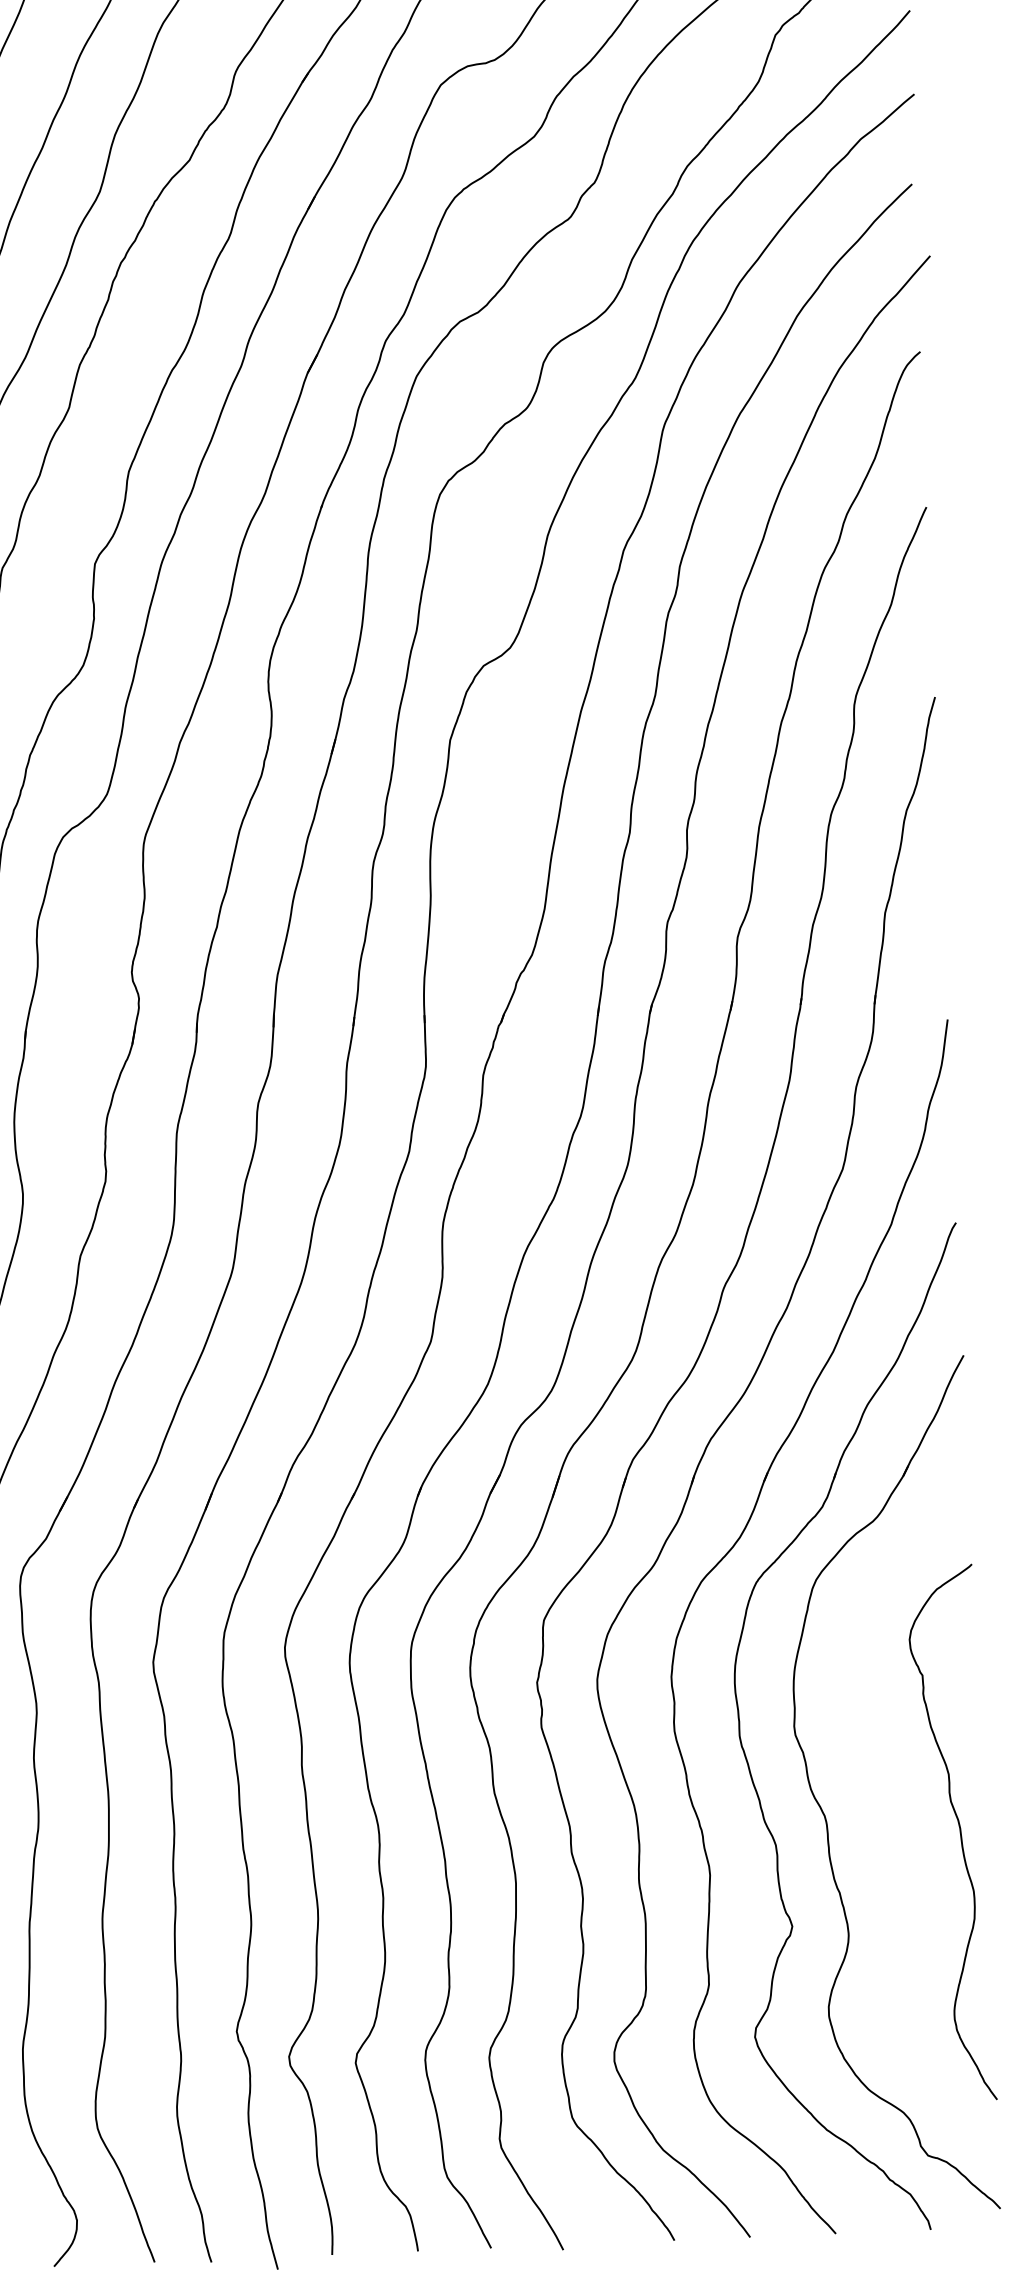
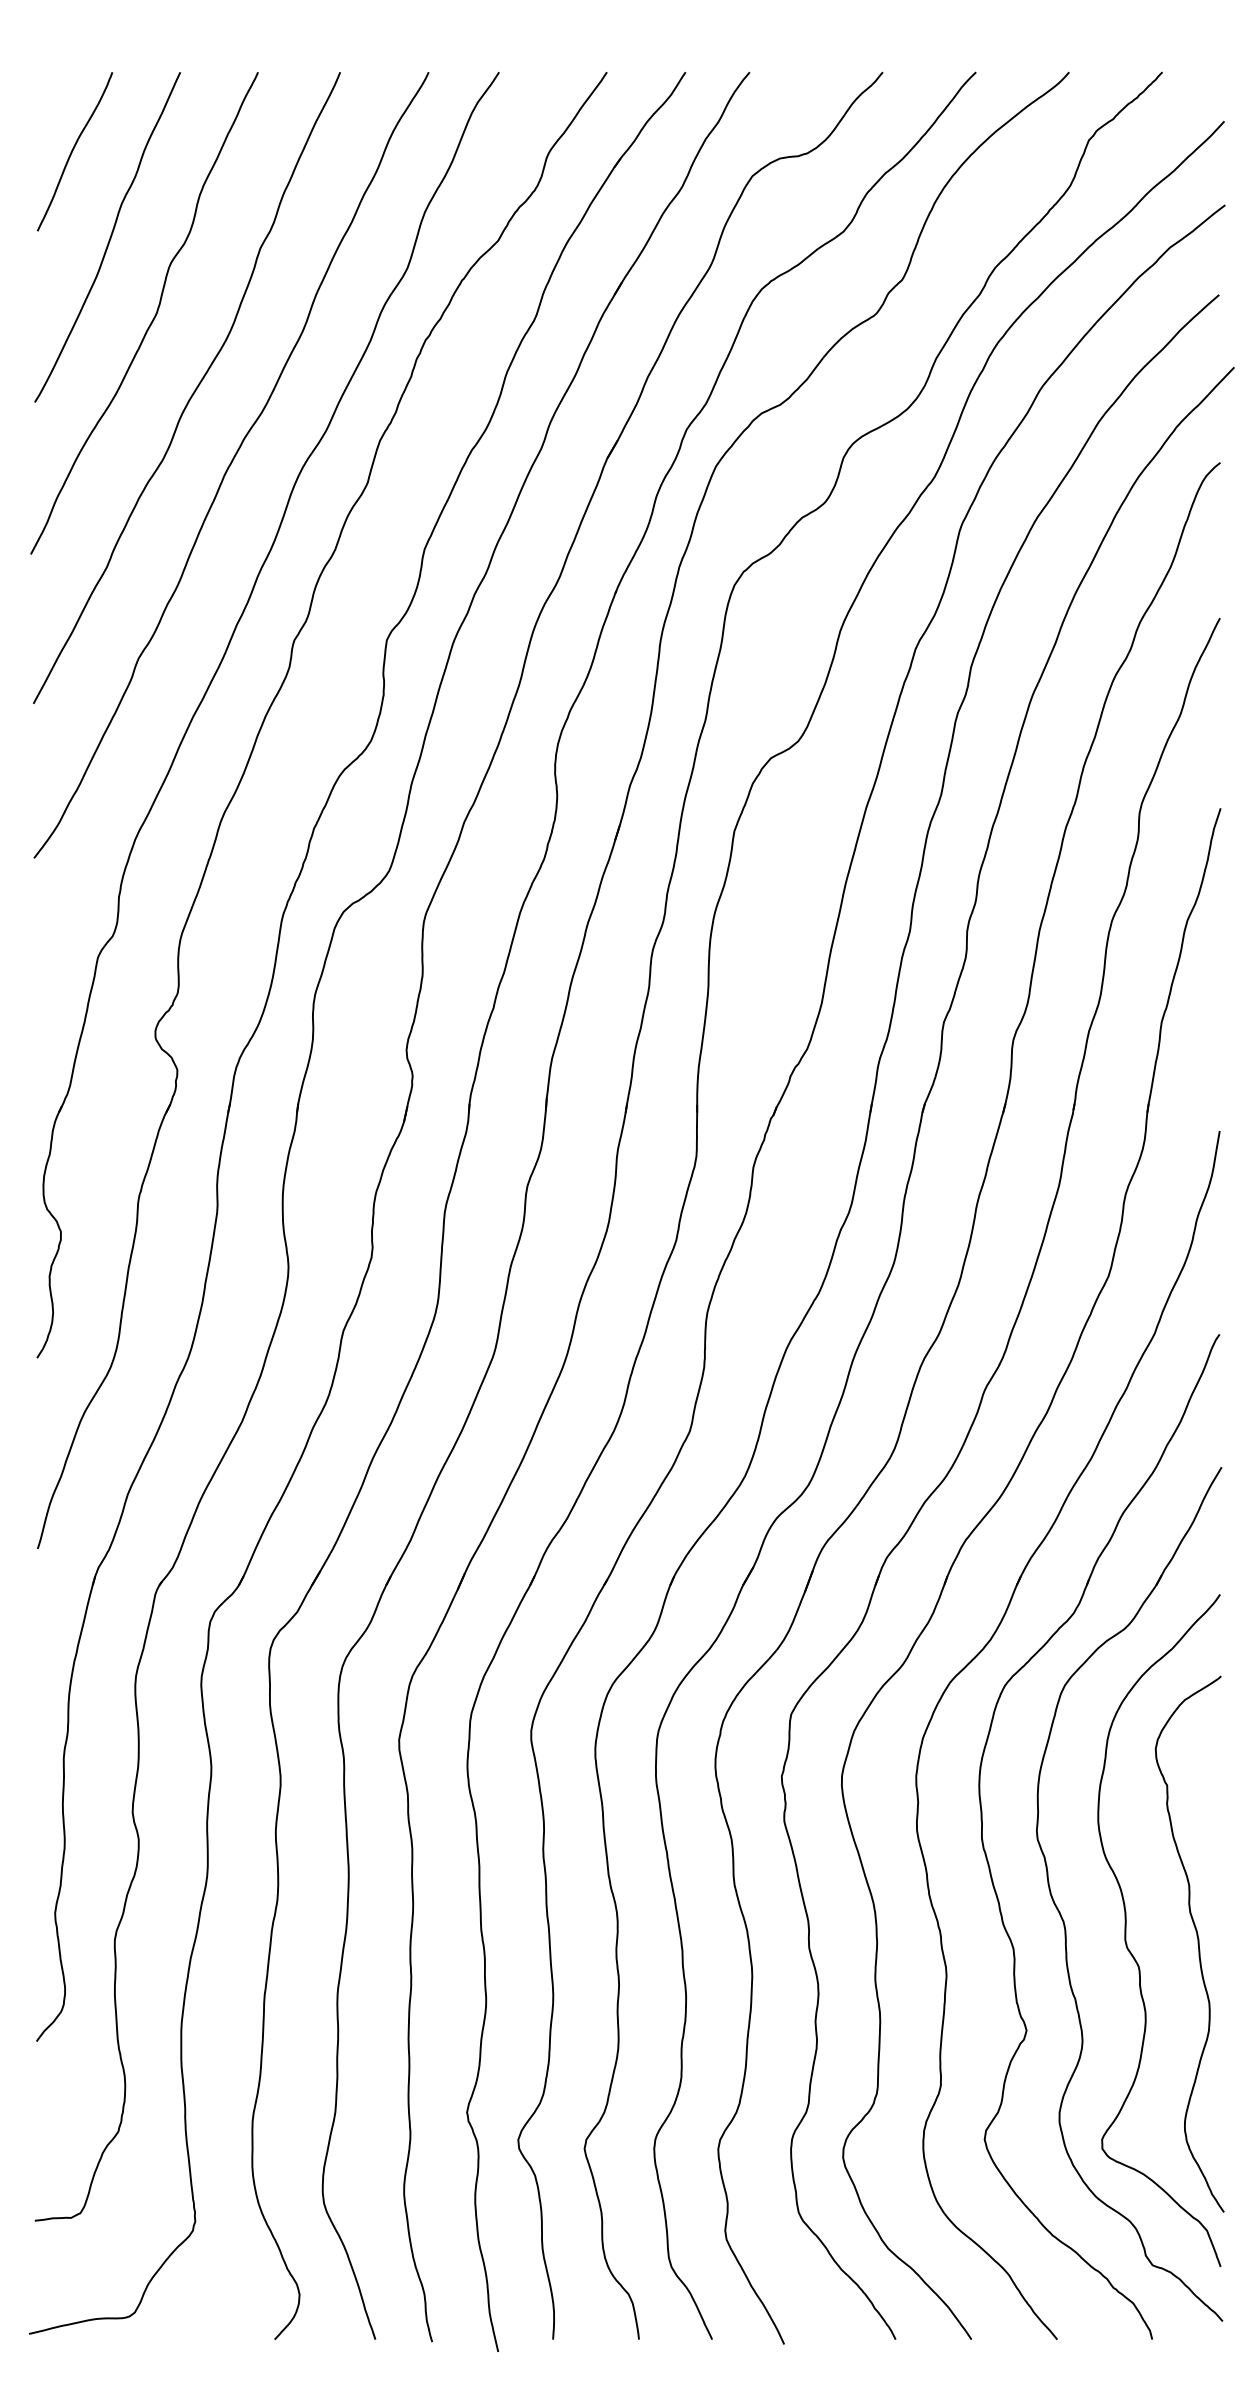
curve: (887, 1822) -> (1126, 1930), added

